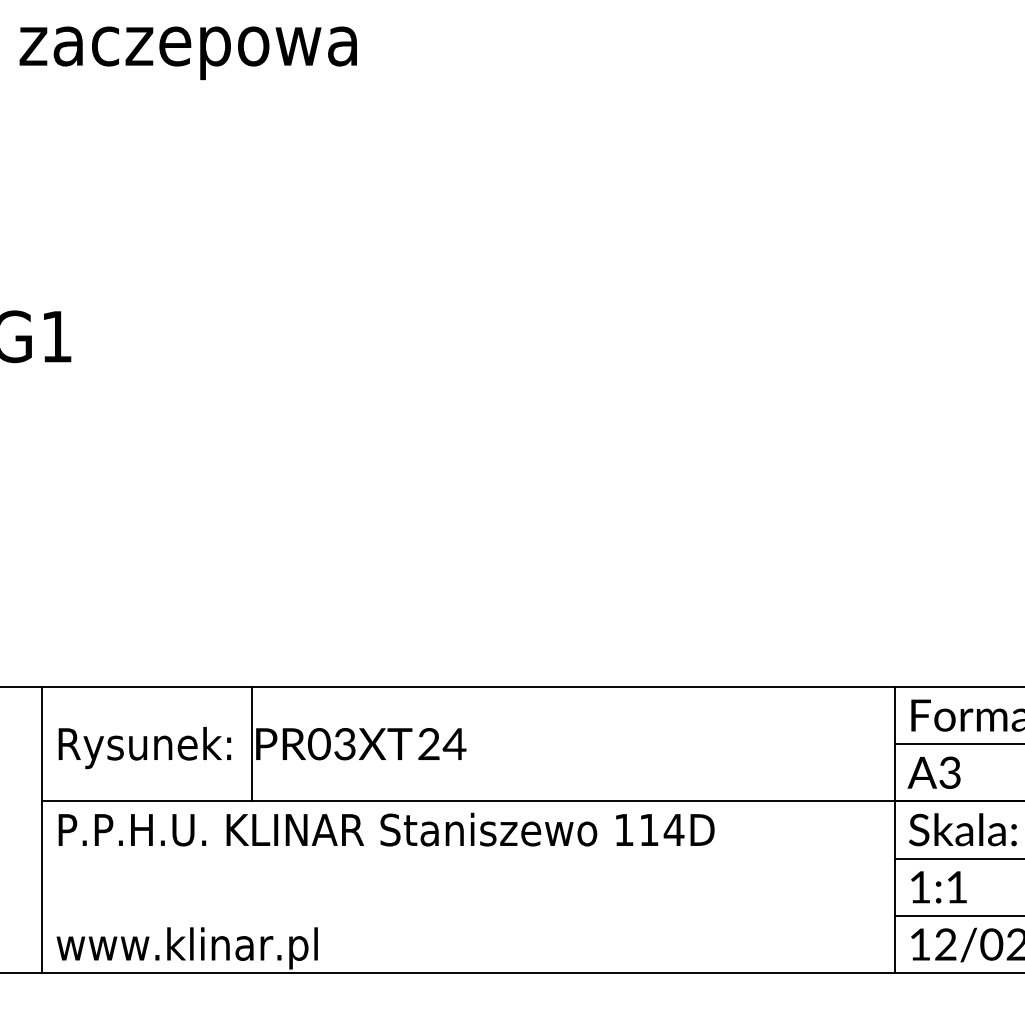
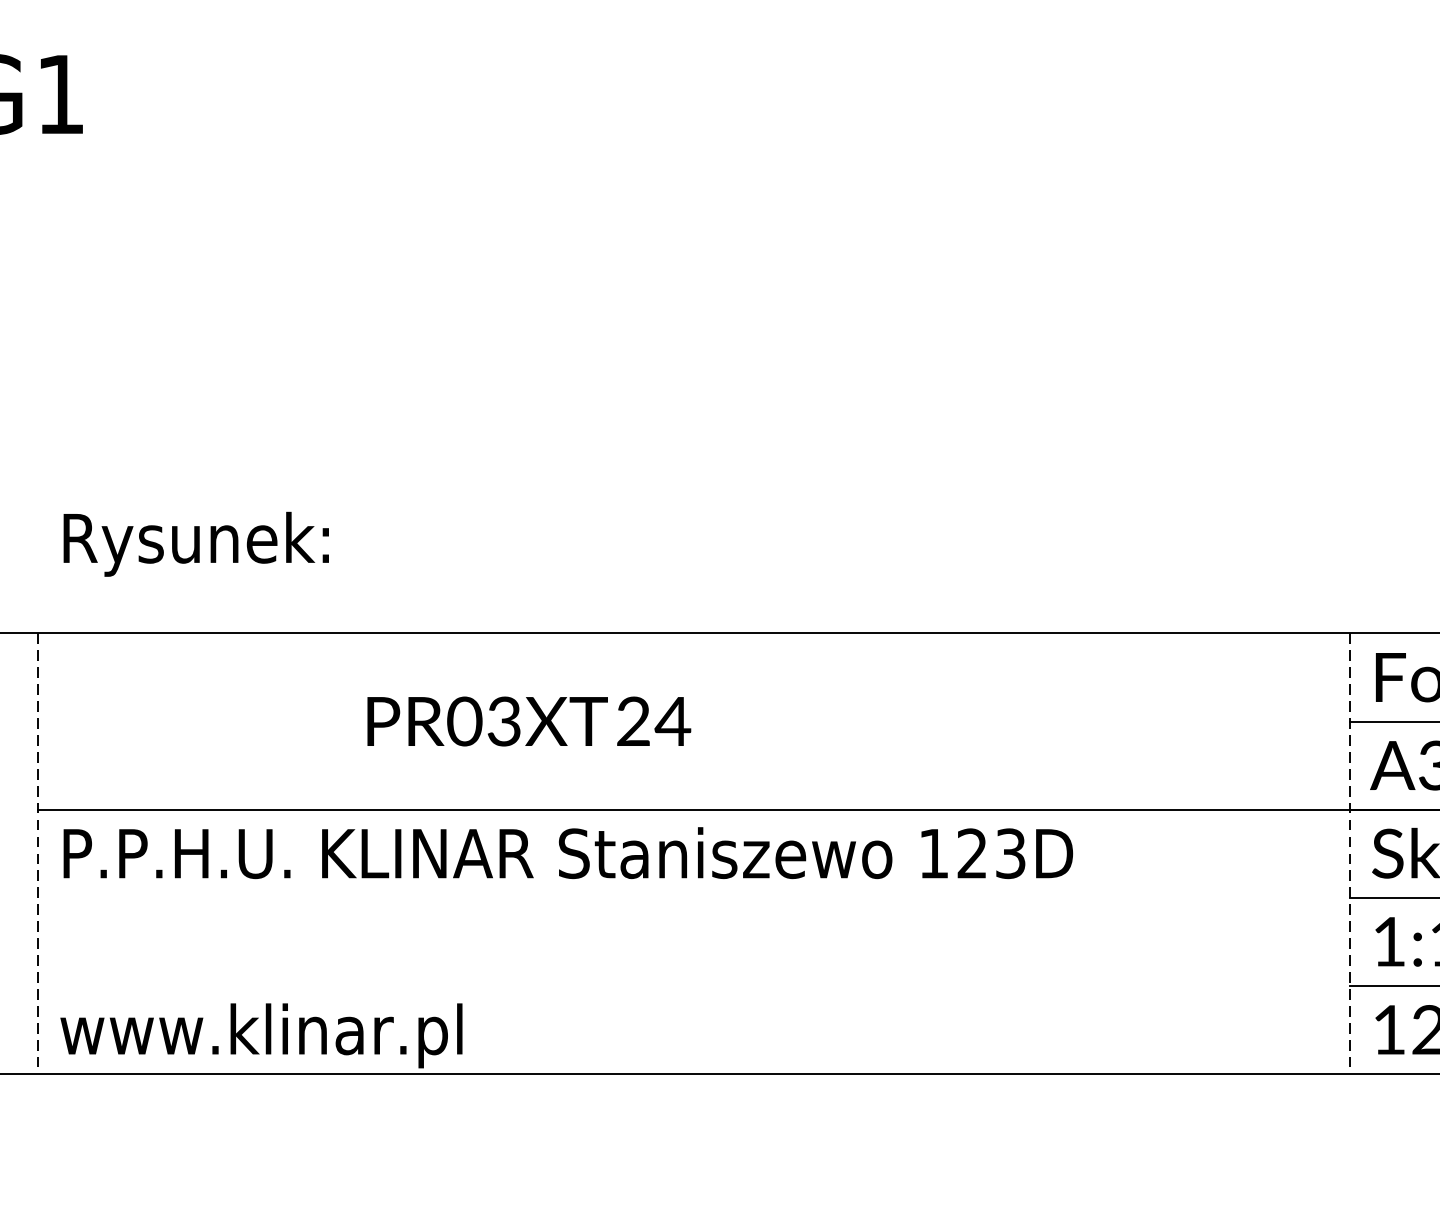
line: (252, 743) -> (361, 720), removed
text: (144, 748) -> (195, 545), moved
text: (661, 829) -> (991, 852), 114D -> 123D
line: (42, 830) -> (38, 854), solid -> dashed
line: (894, 830) -> (1349, 854), solid -> dashed

